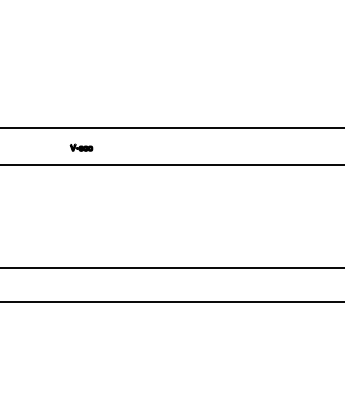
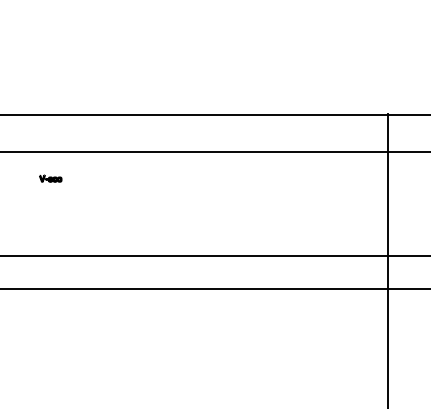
part: (81, 147) -> (50, 178), moved

